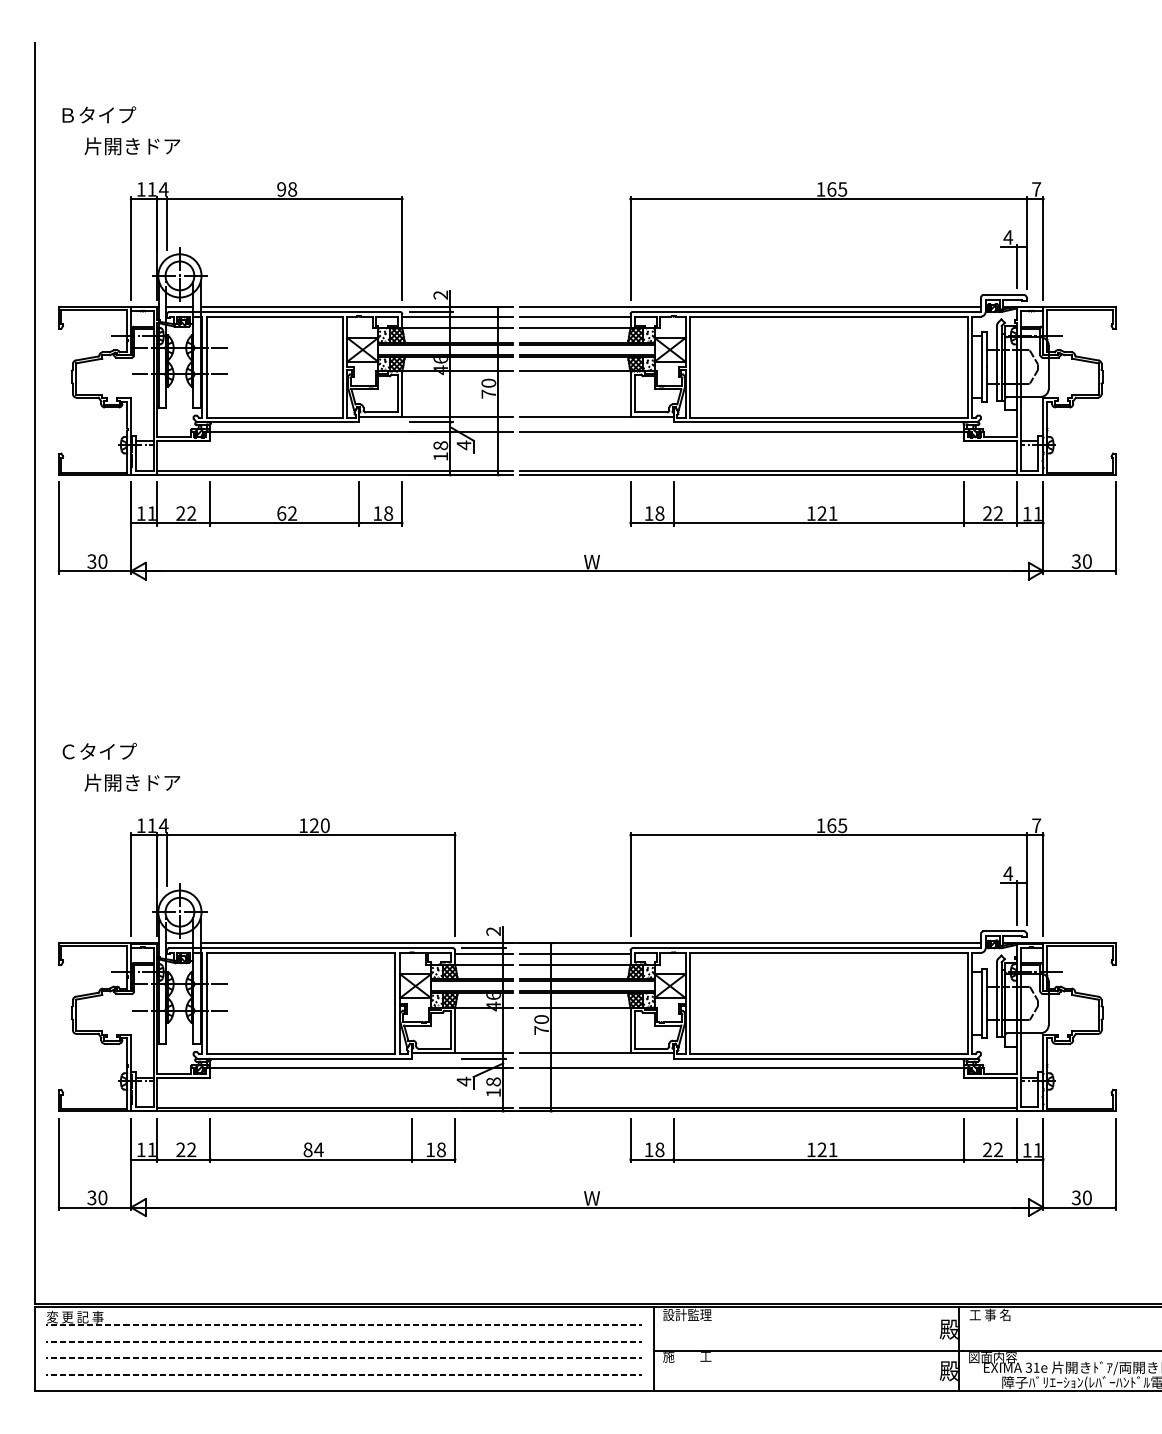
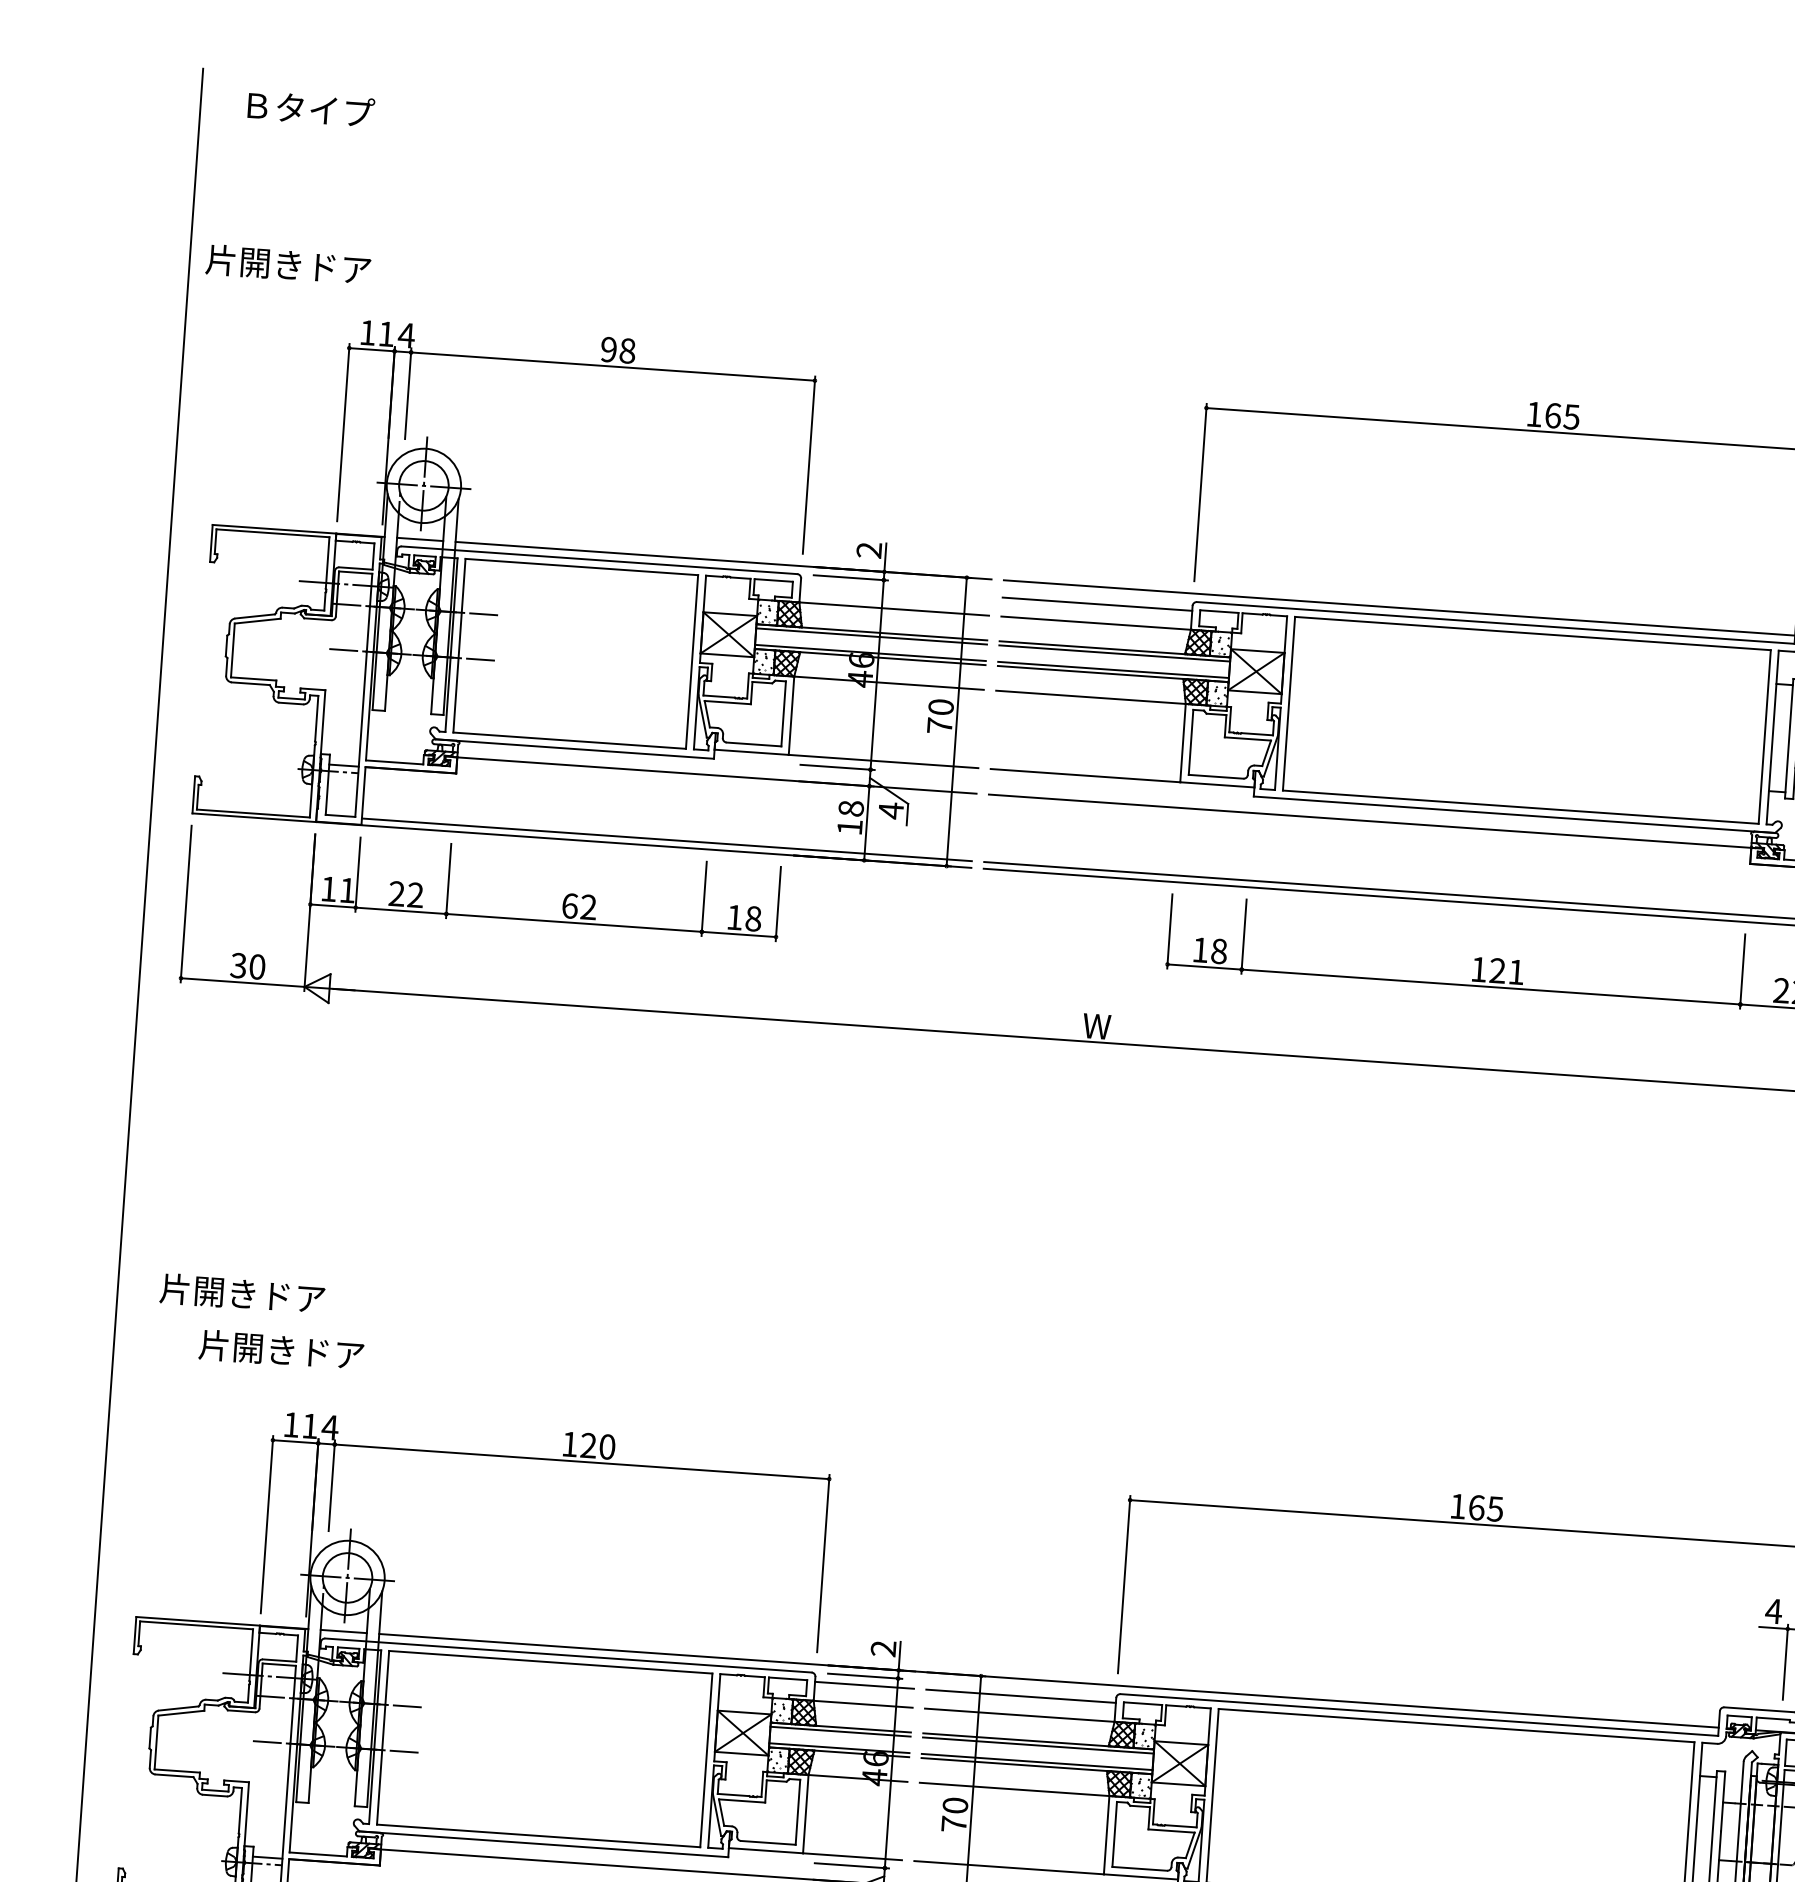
text: (99, 114) -> (311, 108), moved
text: (132, 146) -> (288, 265), moved
line: (457, 317) -> (895, 590), removed
text: (107, 751) -> (242, 1293), Ｃタイプ -> 片開きドア

